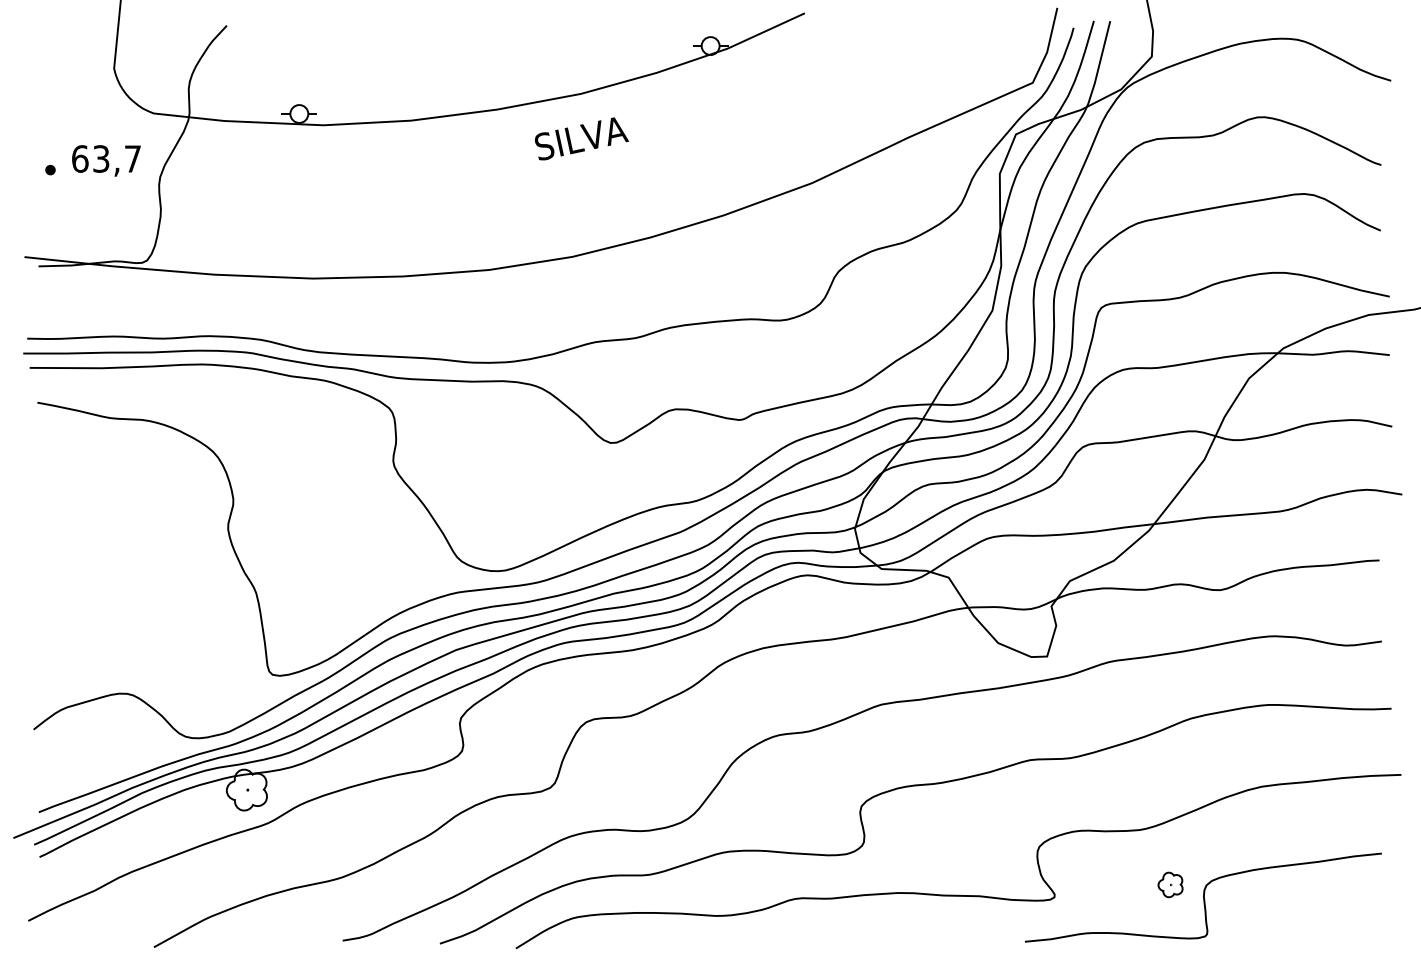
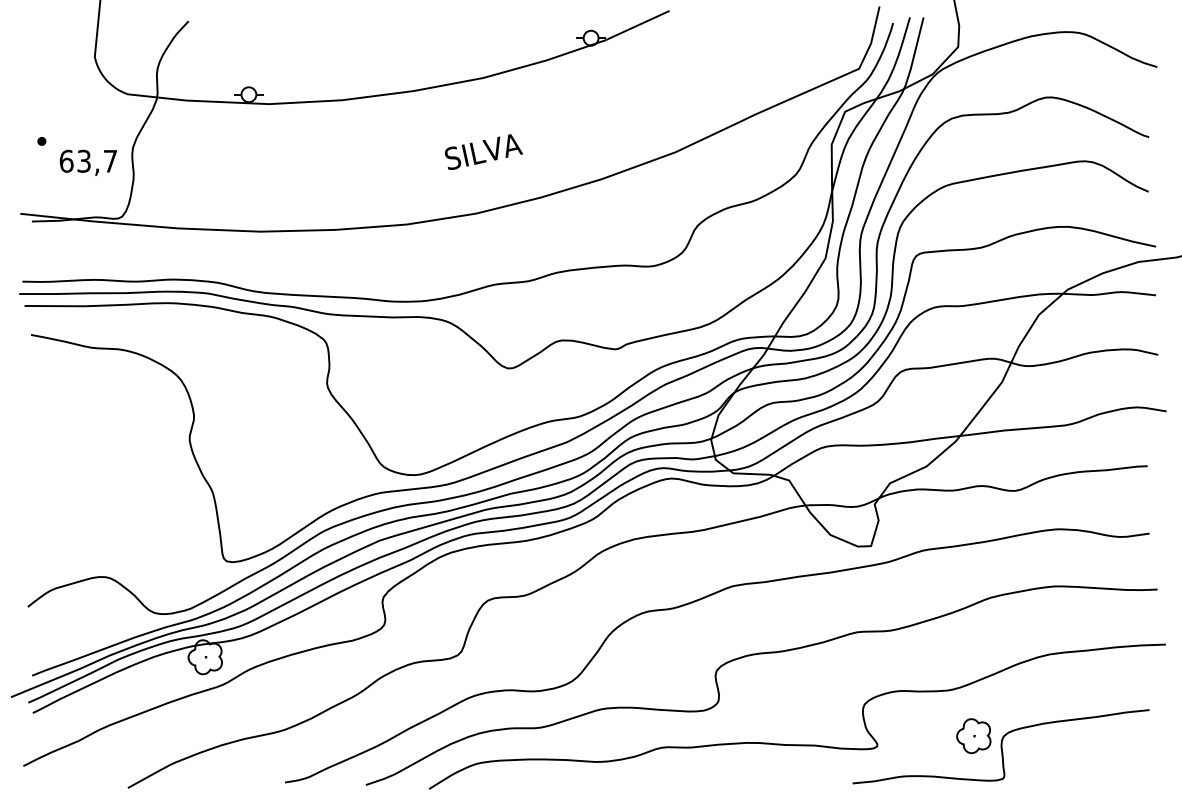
text: (581, 138) -> (483, 151), moved
text: (106, 160) -> (88, 162), moved
part: (1170, 884) -> (973, 735), size x1.67

